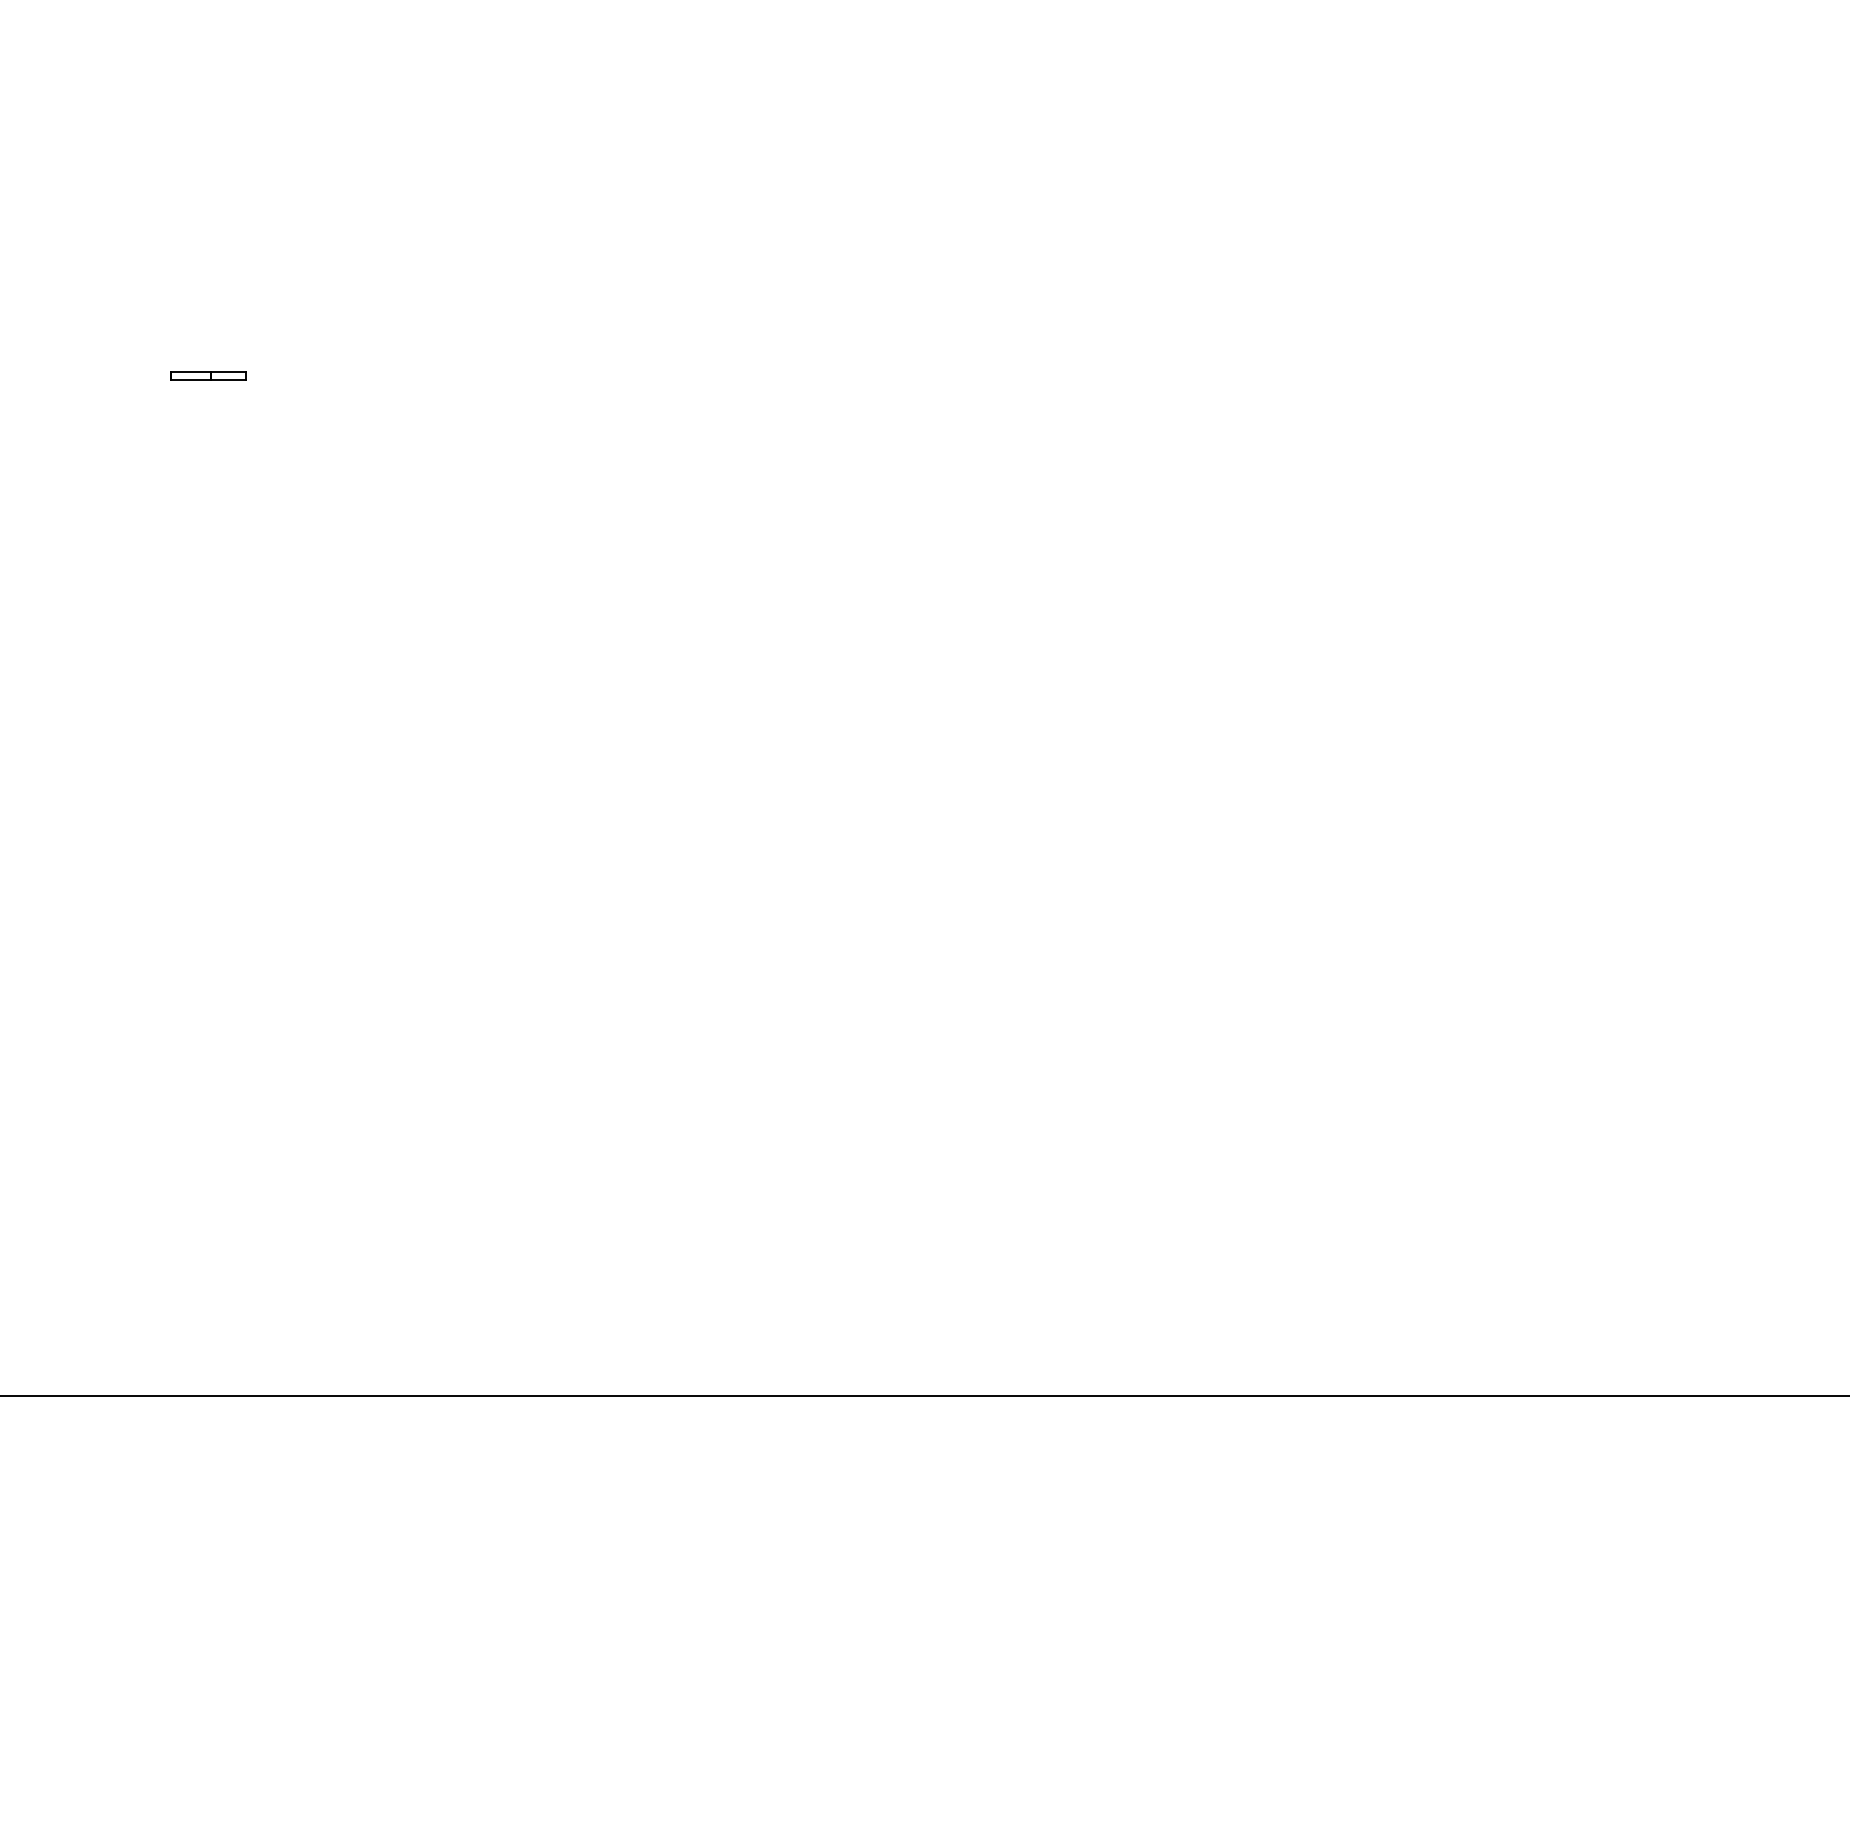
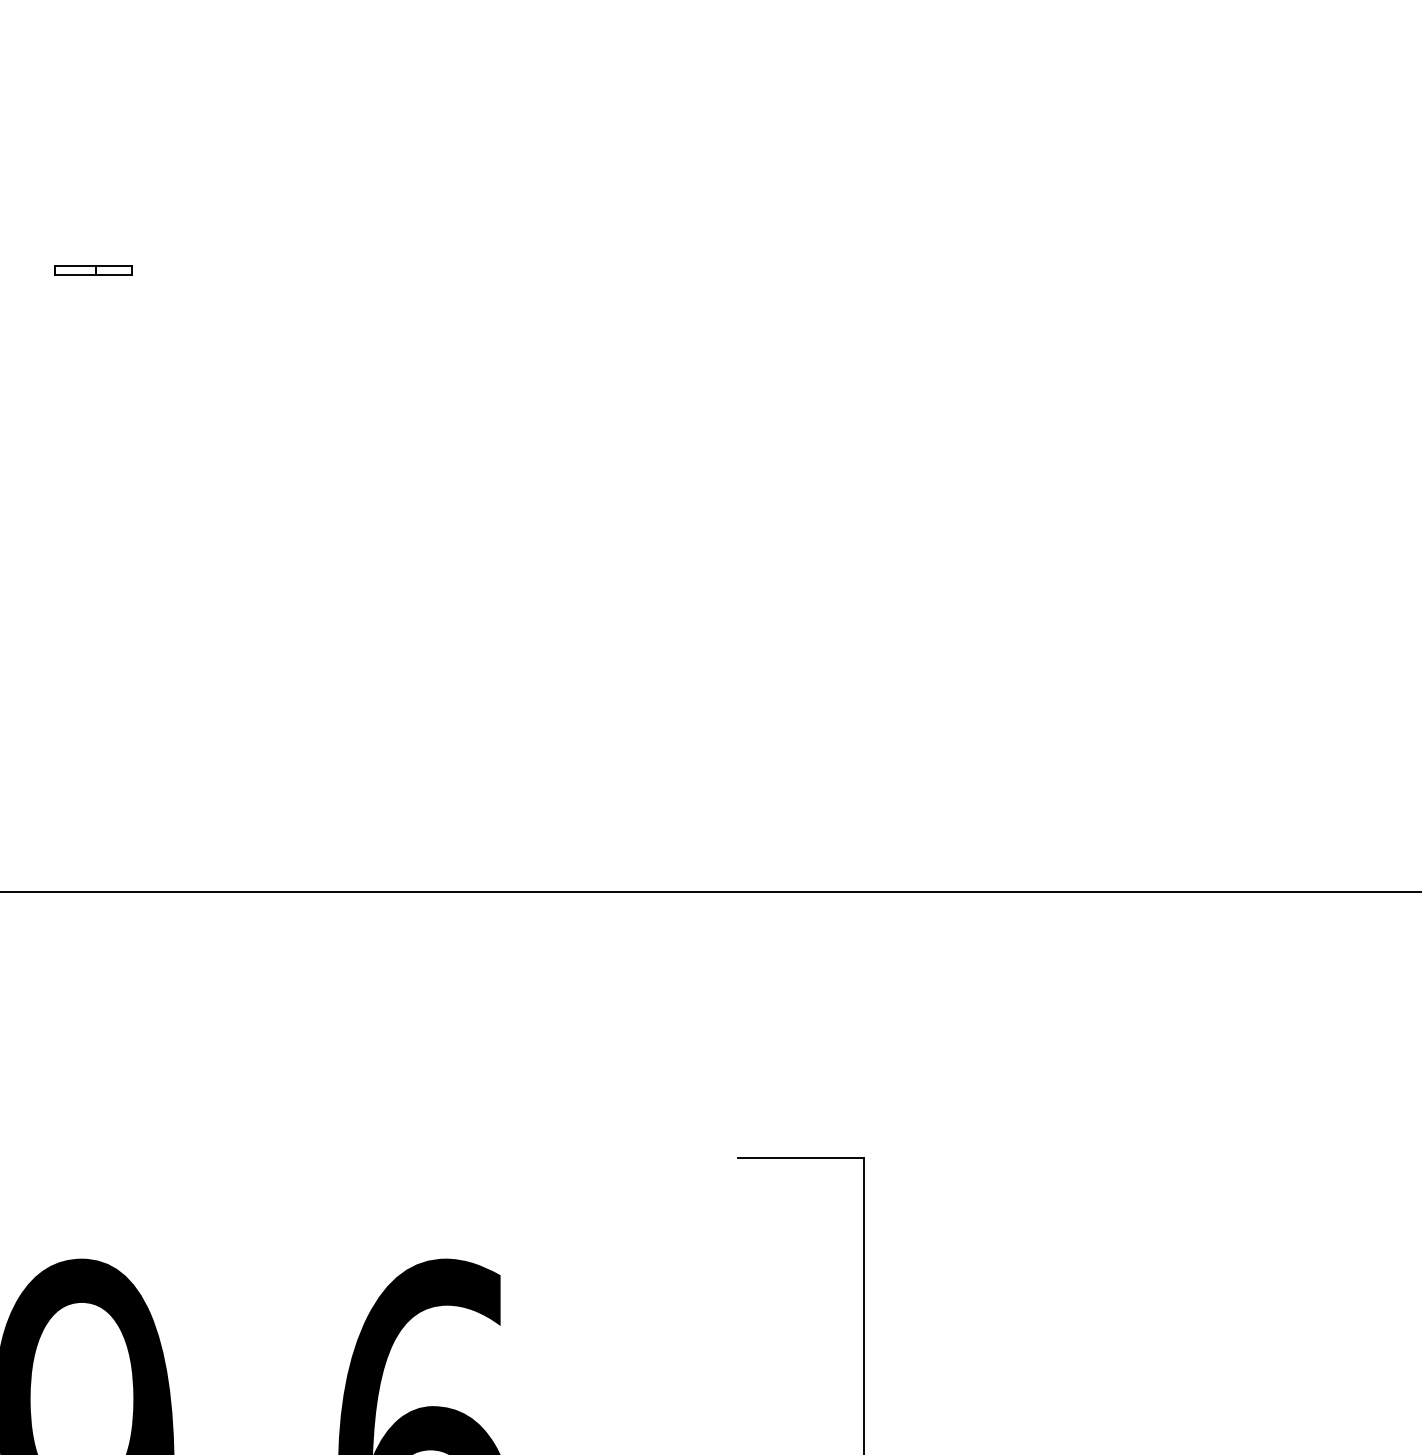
part: (208, 375) -> (93, 270), size x1.67

